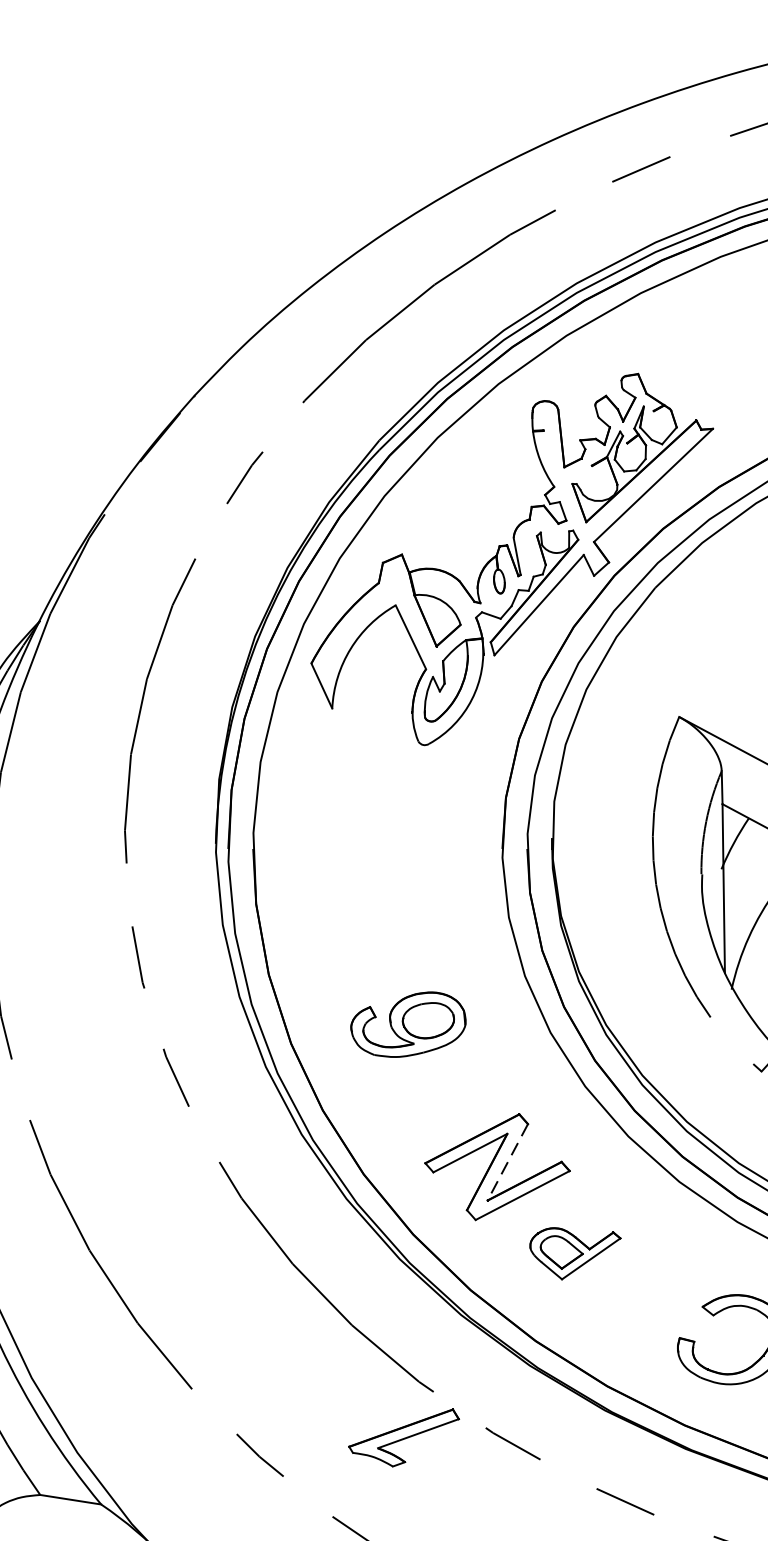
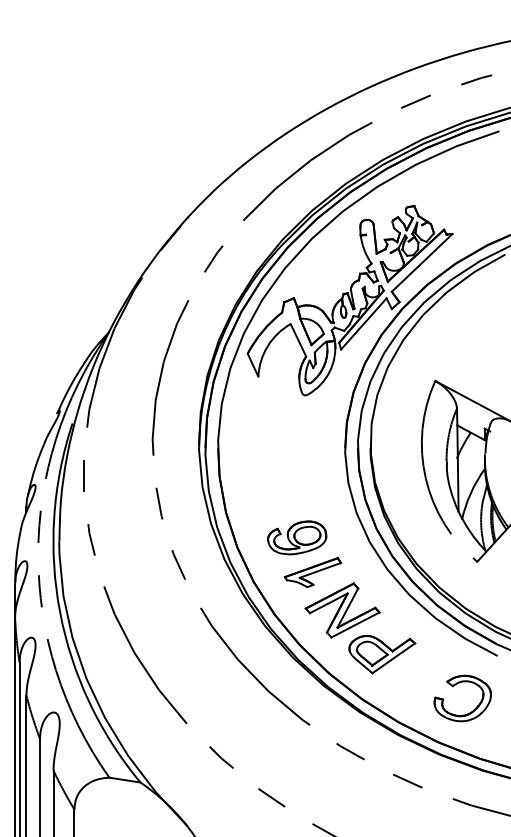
line: (507, 1163) -> (347, 608), dashed -> solid
part: (575, 1253) -> (382, 654), size x1.43
part: (403, 1437) -> (312, 572), moved

